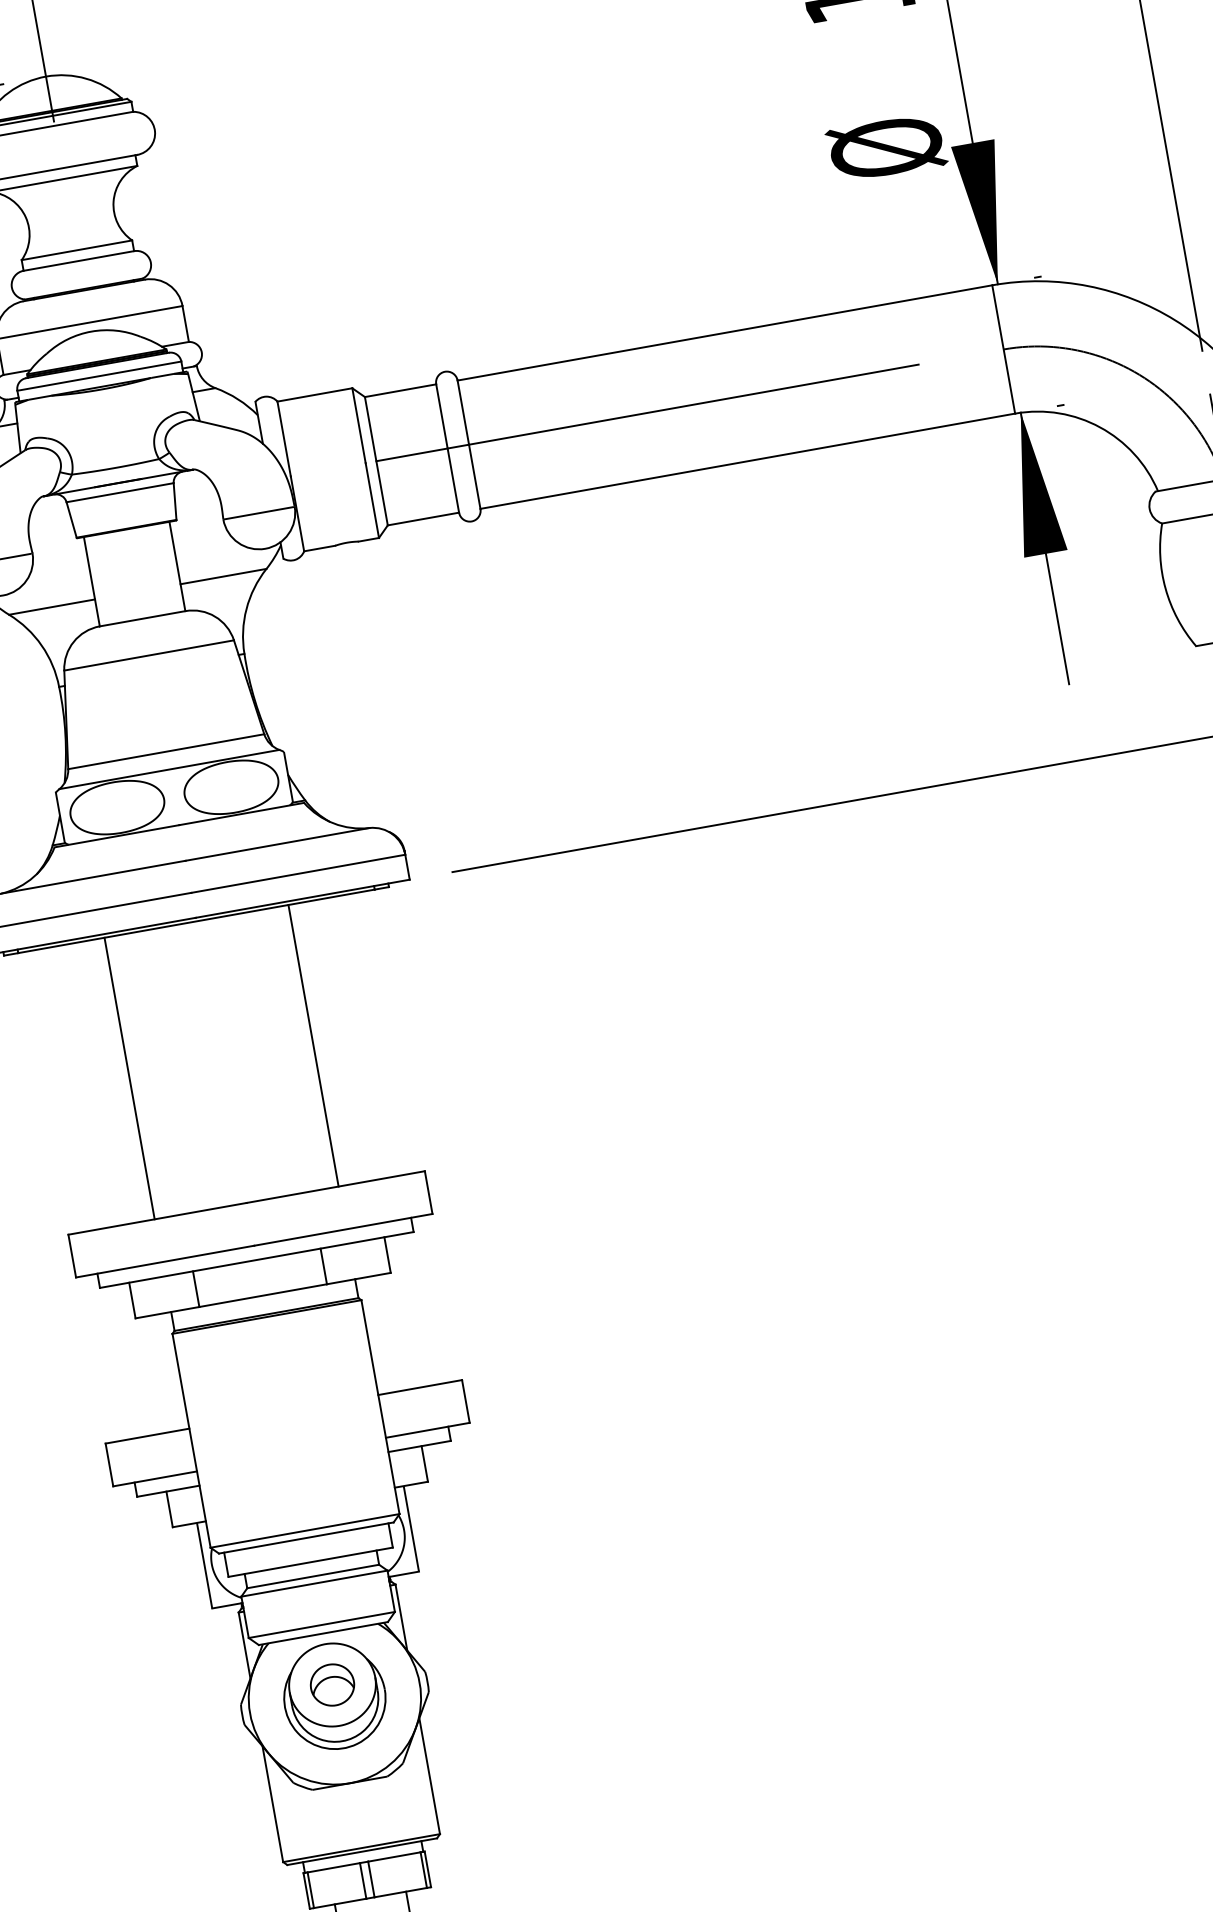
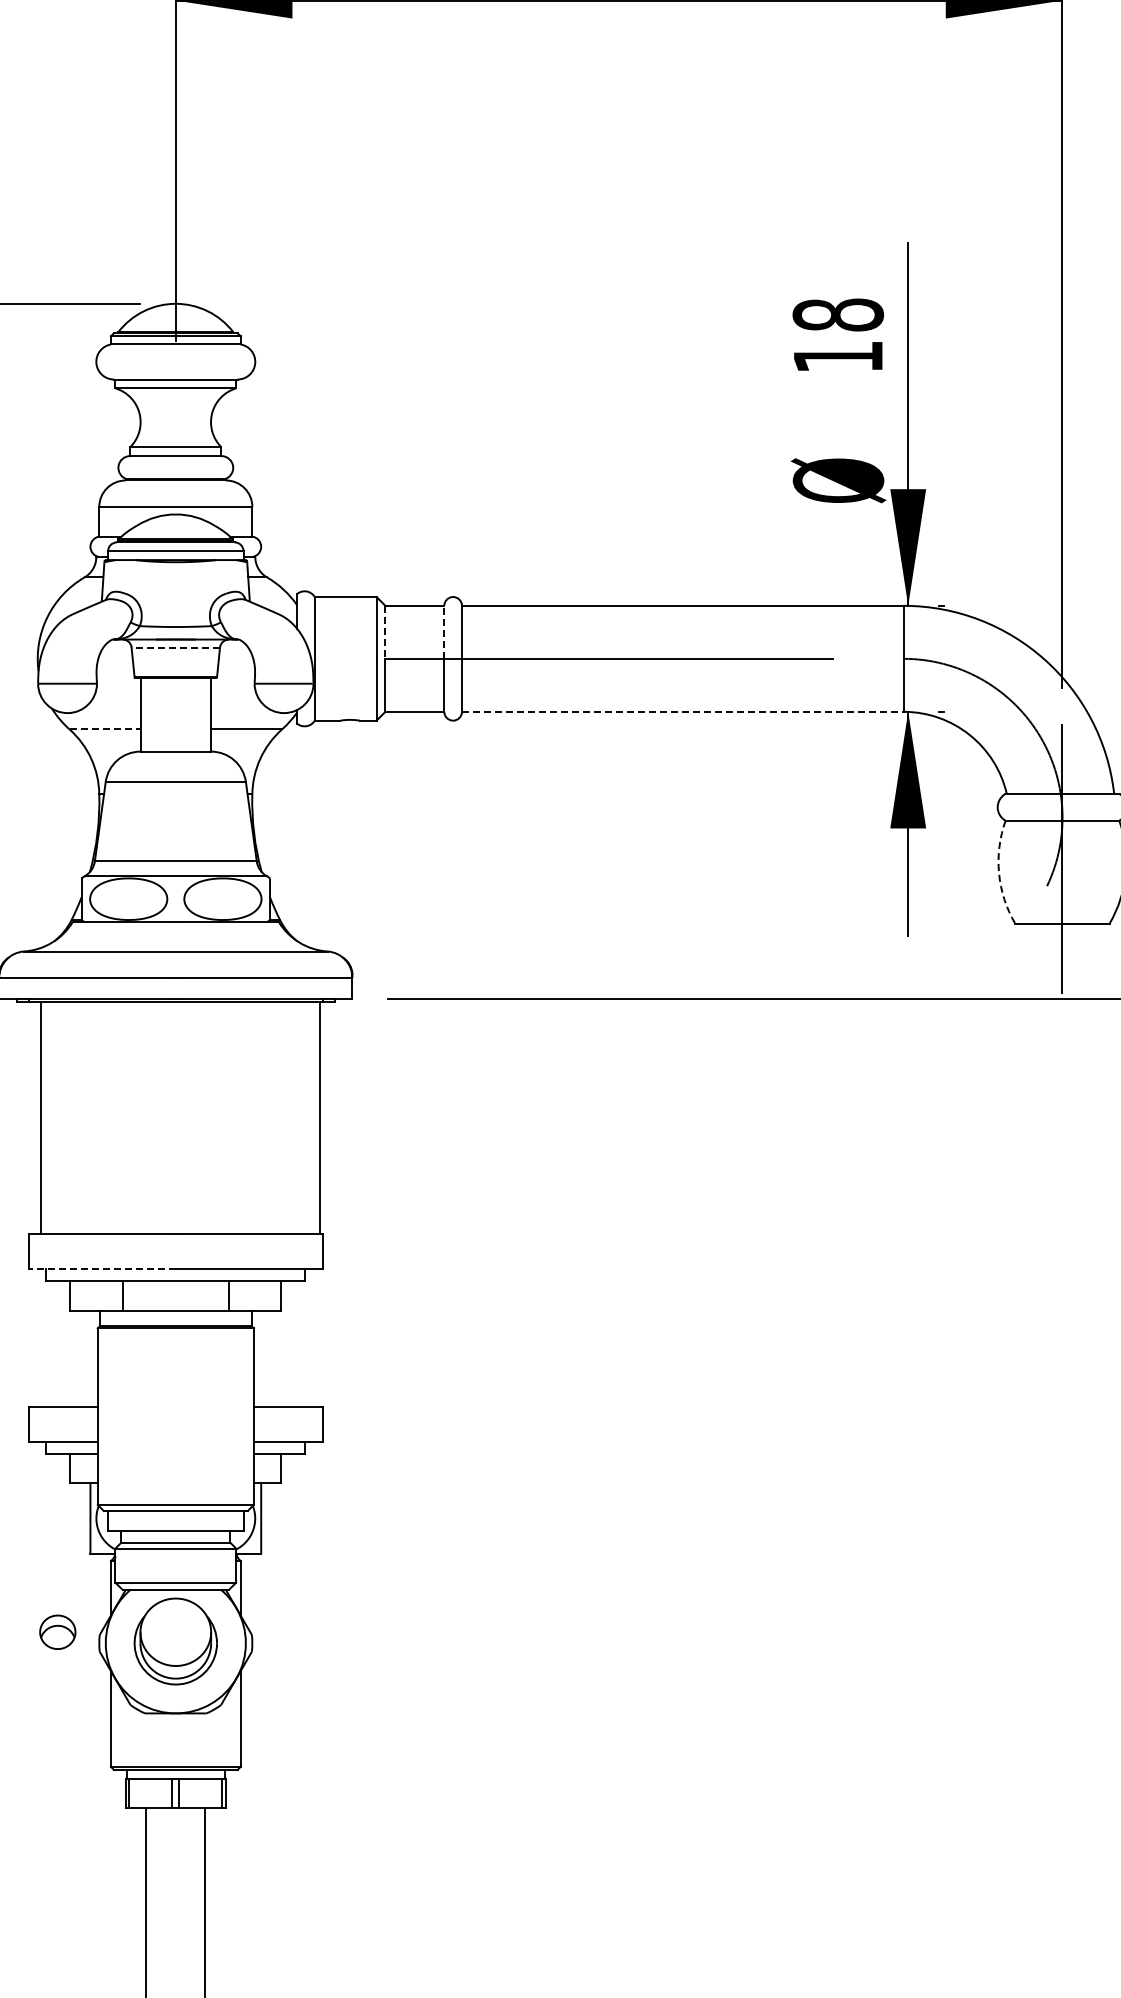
line: (441, 415) -> (444, 631), solid -> dashed
line: (370, 429) -> (385, 632), solid -> dashed
line: (747, 460) -> (682, 711), solid -> dashed
line: (119, 492) -> (175, 647), solid -> dashed
arc: (1166, 588) -> (999, 873), solid -> dashed
line: (52, 607) -> (105, 729), solid -> dashed
line: (313, 1045) -> (319, 1117), moved
line: (129, 1078) -> (40, 1117), moved
line: (165, 1261) -> (102, 1269), solid -> dashed
part: (331, 1684) -> (57, 1631), moved

